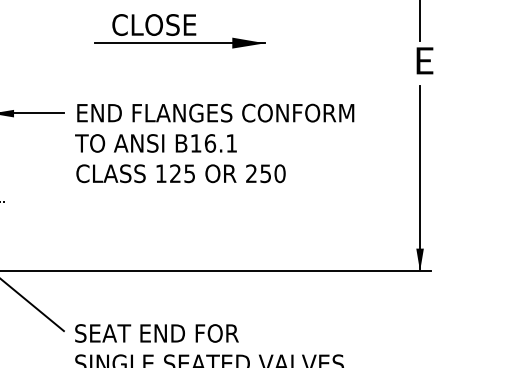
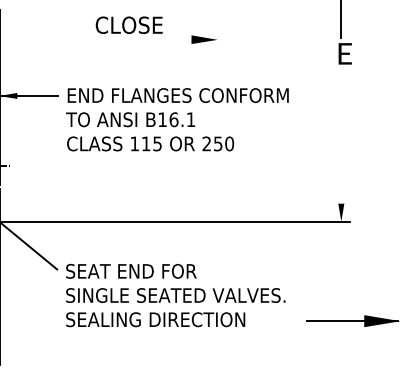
line: (179, 42) -> (149, 39), removed
text: (174, 173) -> (145, 143), 125 -> 115
line: (420, 176) -> (341, 146), removed

